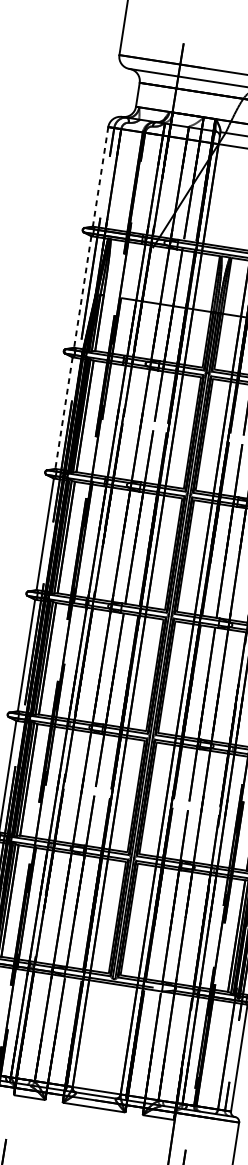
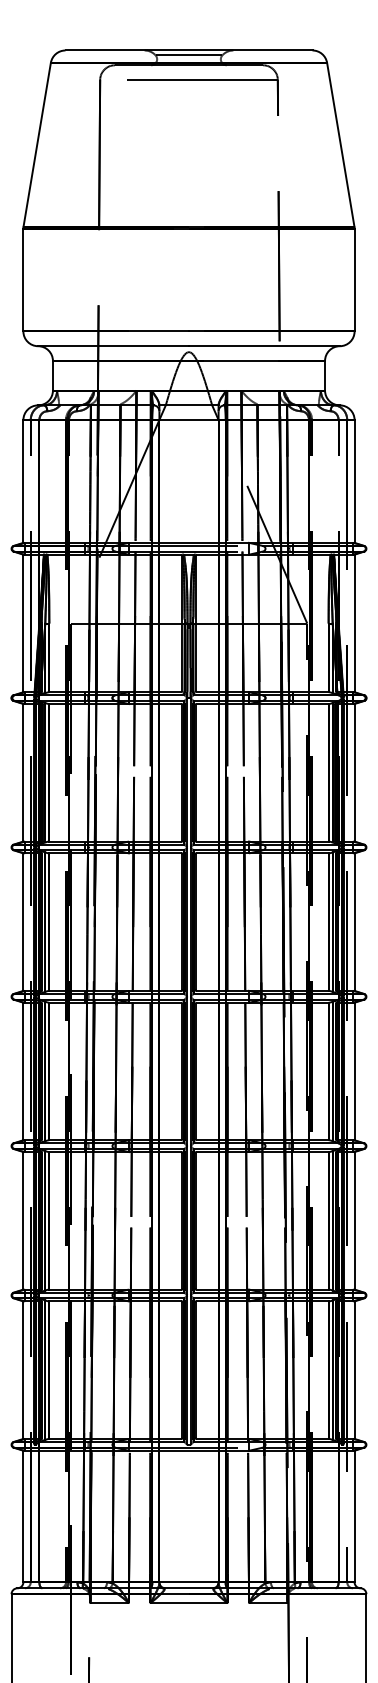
line: (100, 177) -> (23, 482), dashed -> solid
line: (82, 292) -> (23, 623), dashed -> solid
line: (64, 412) -> (23, 772), dashed -> solid

